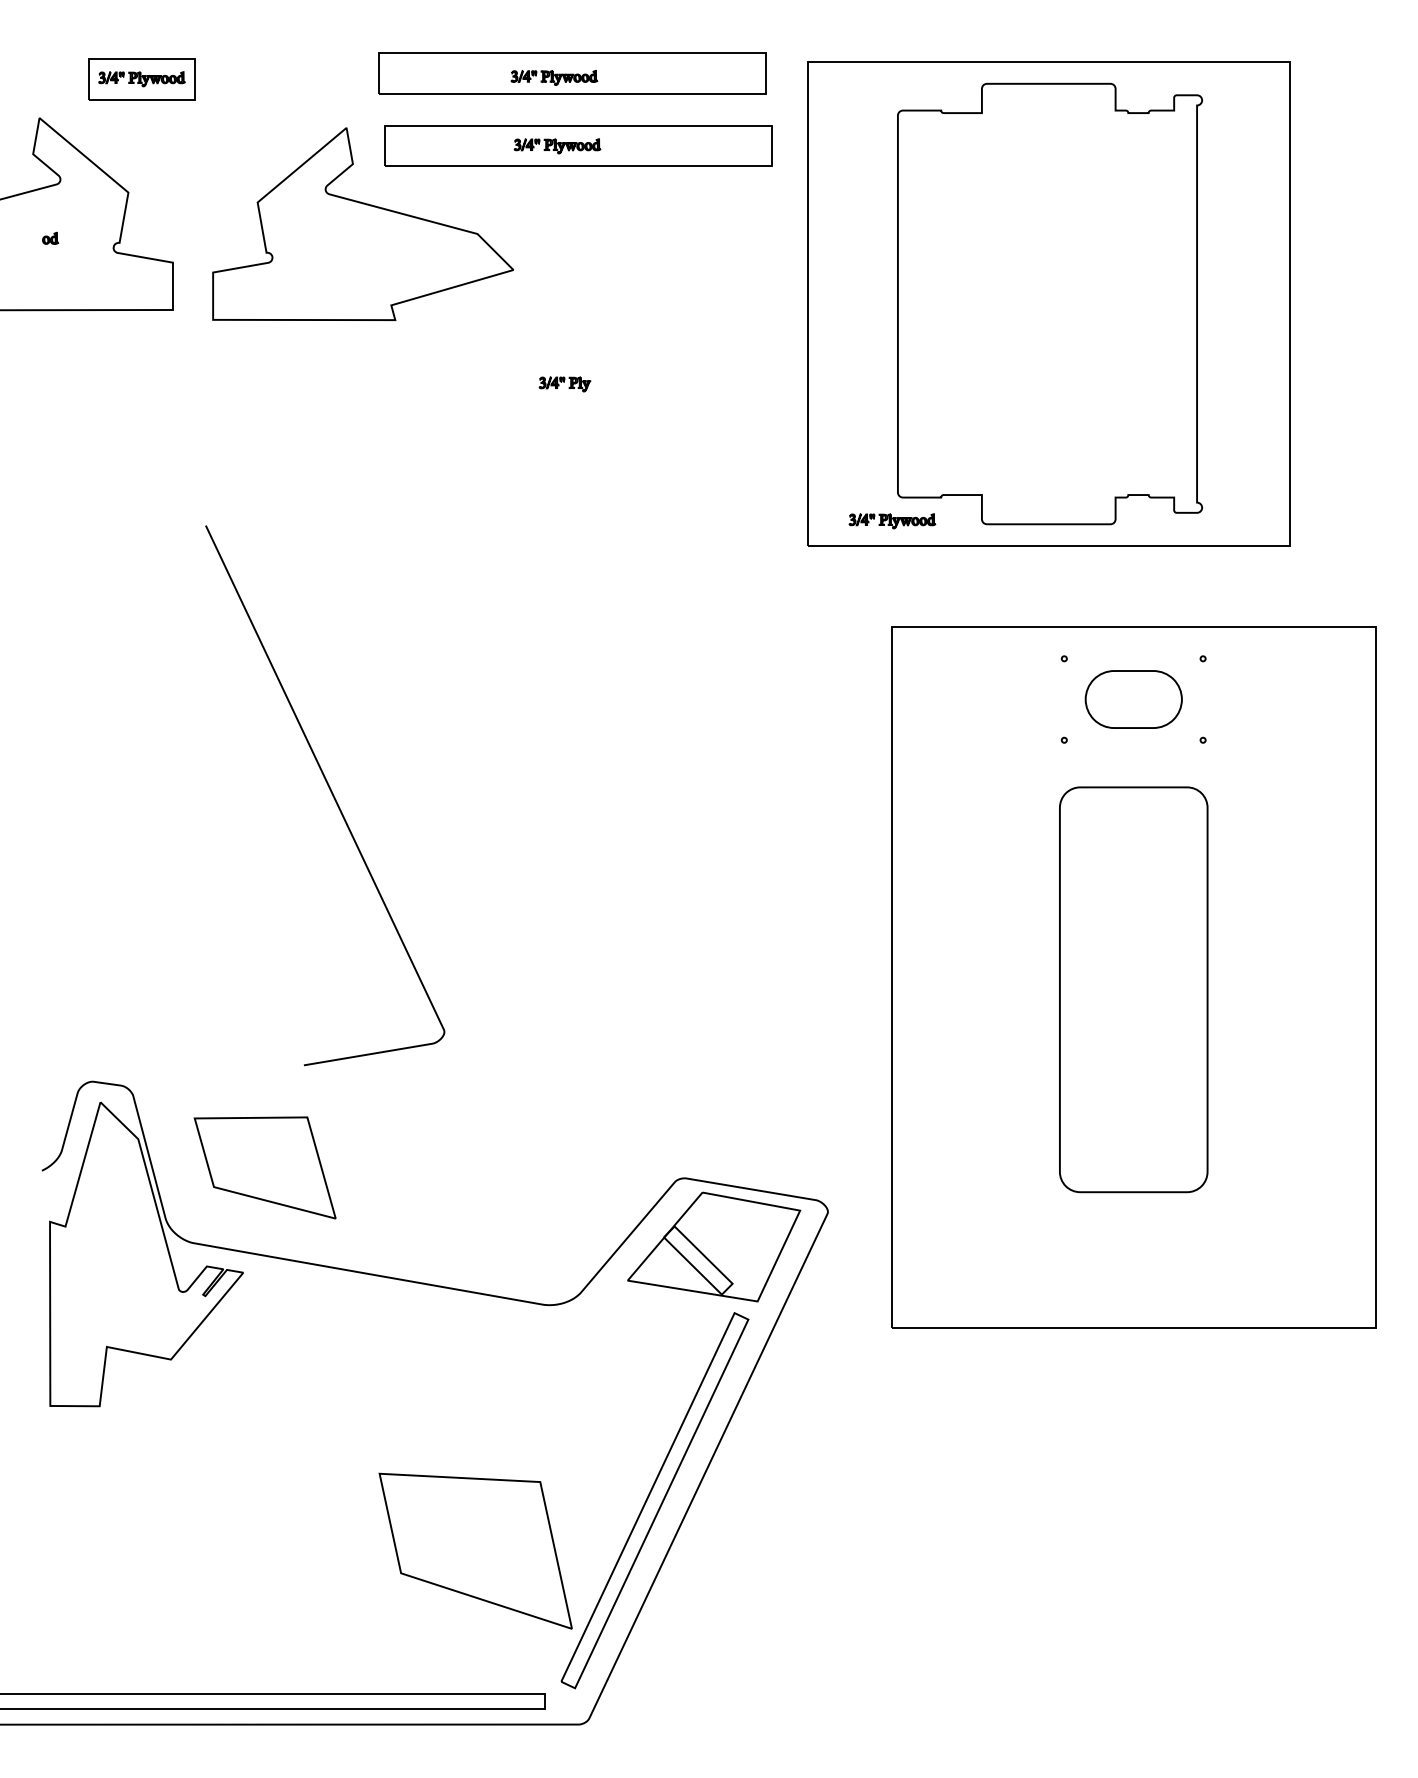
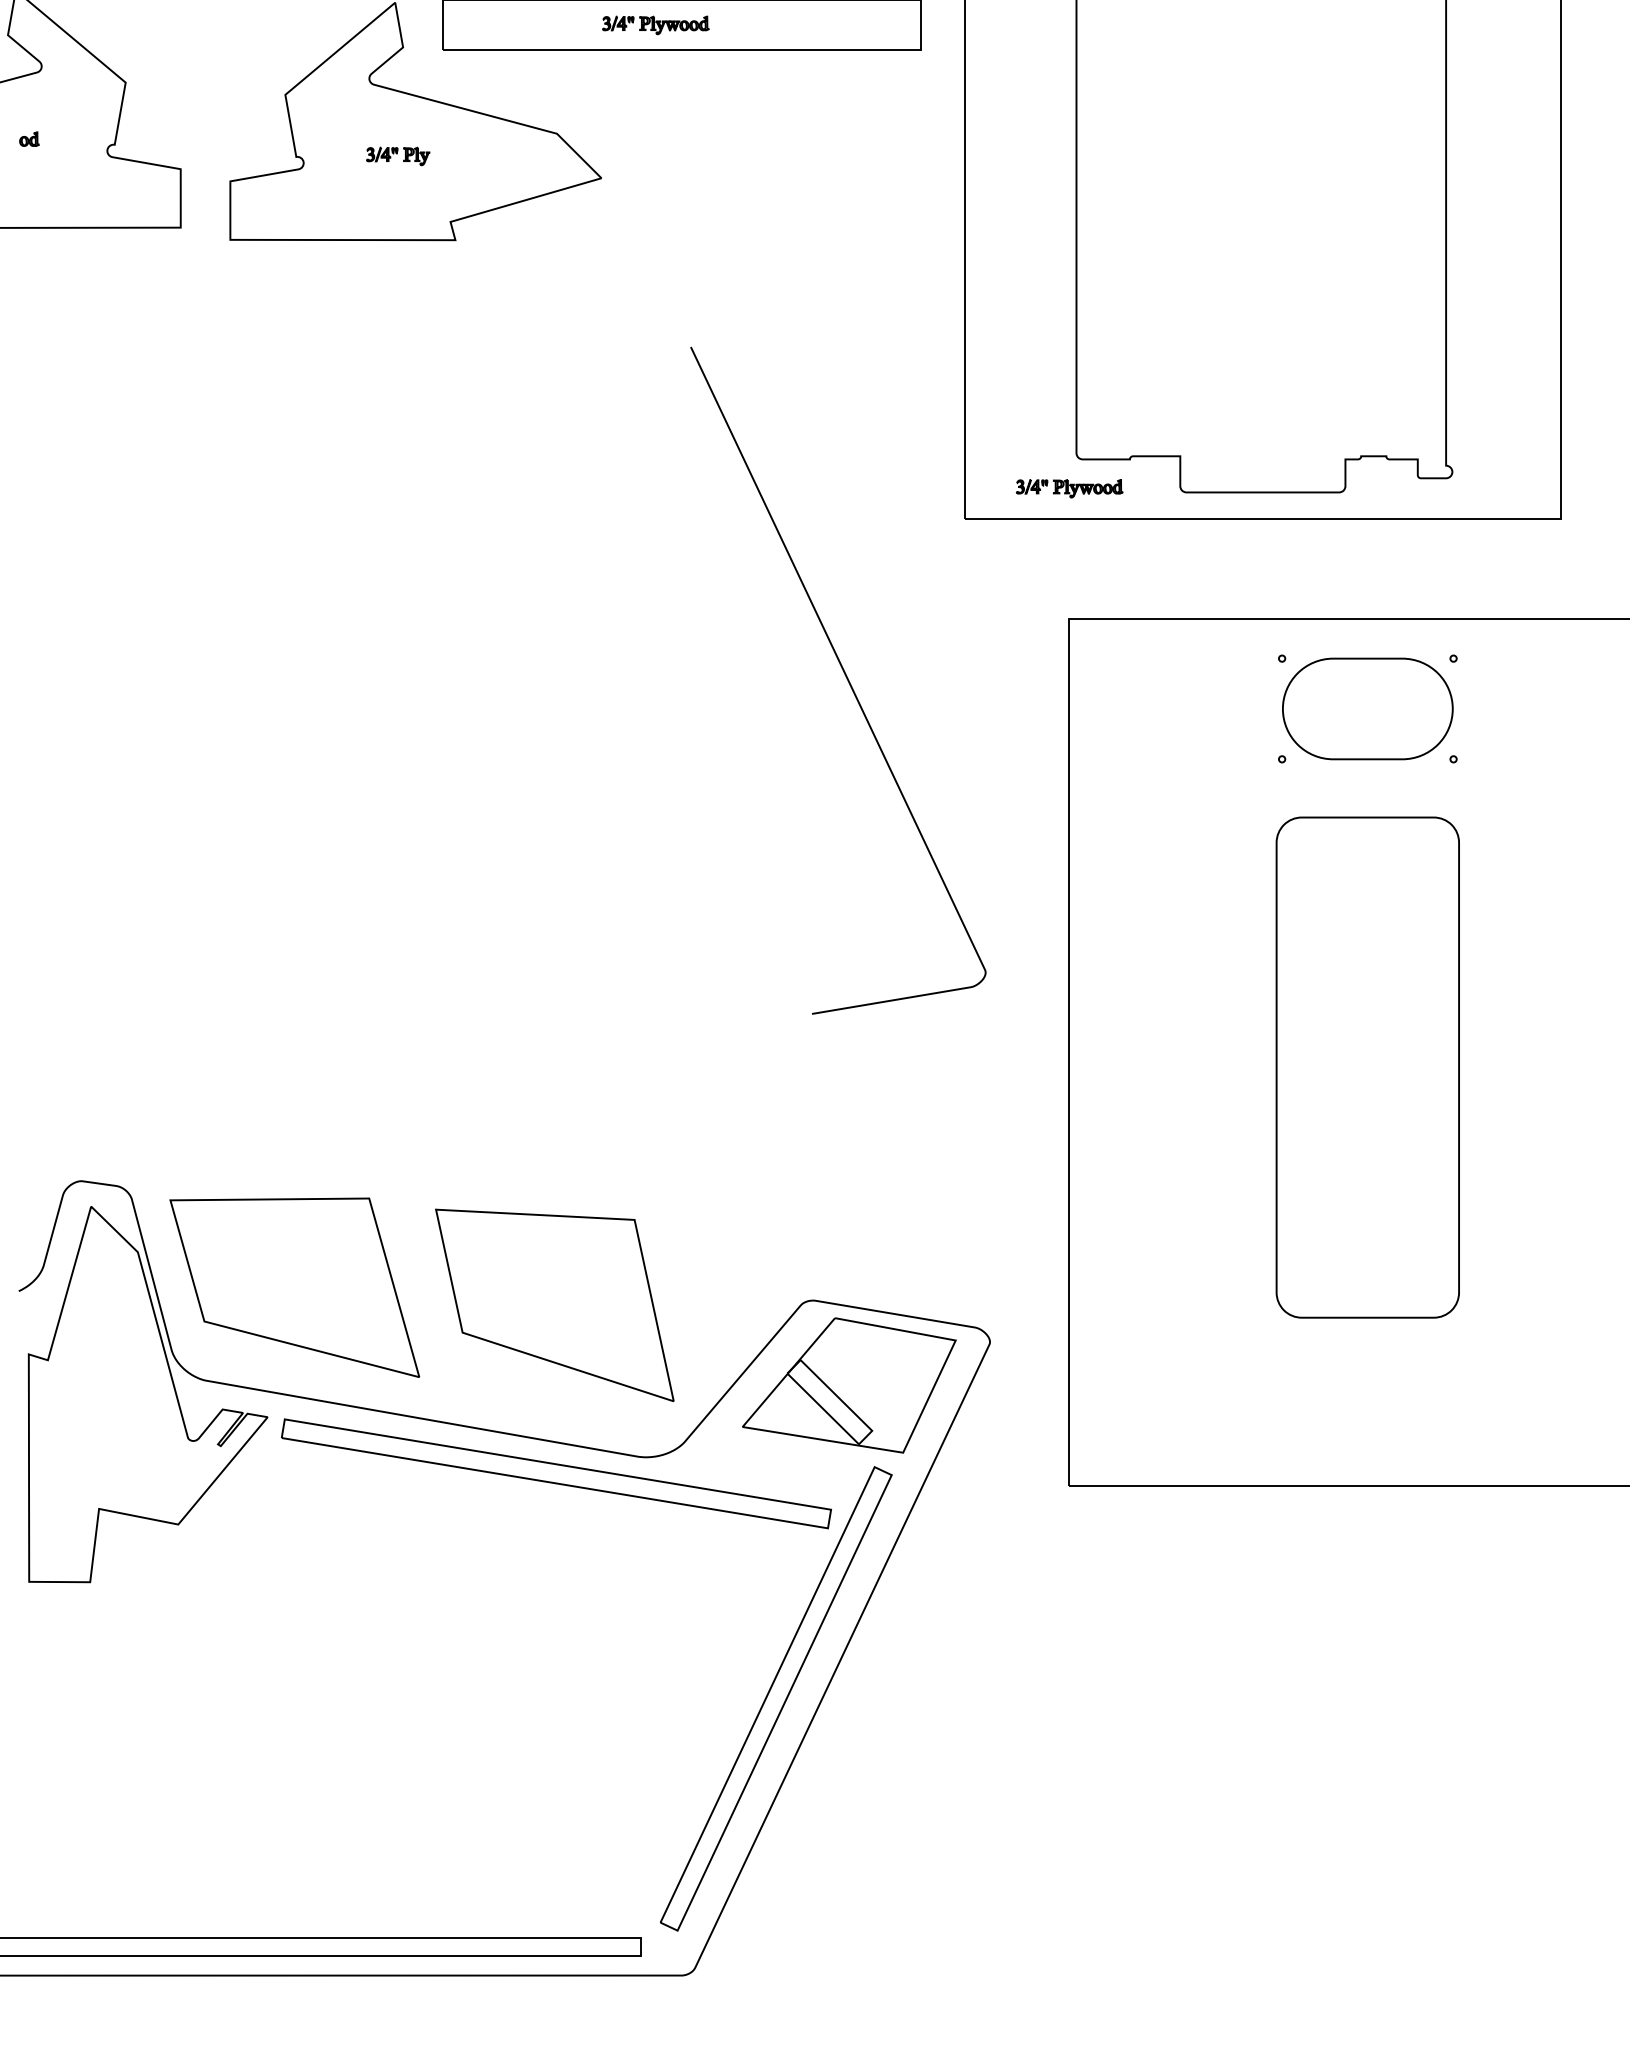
part: (564, 384) -> (397, 156), moved
part: (1133, 699) -> (1367, 708), size x1.43
curve: (330, 792) -> (844, 676), moved
part: (264, 1167) -> (293, 1287), size x1.43
part: (477, 1318) -> (557, 1473), added
part: (475, 1550) -> (554, 1304), moved

